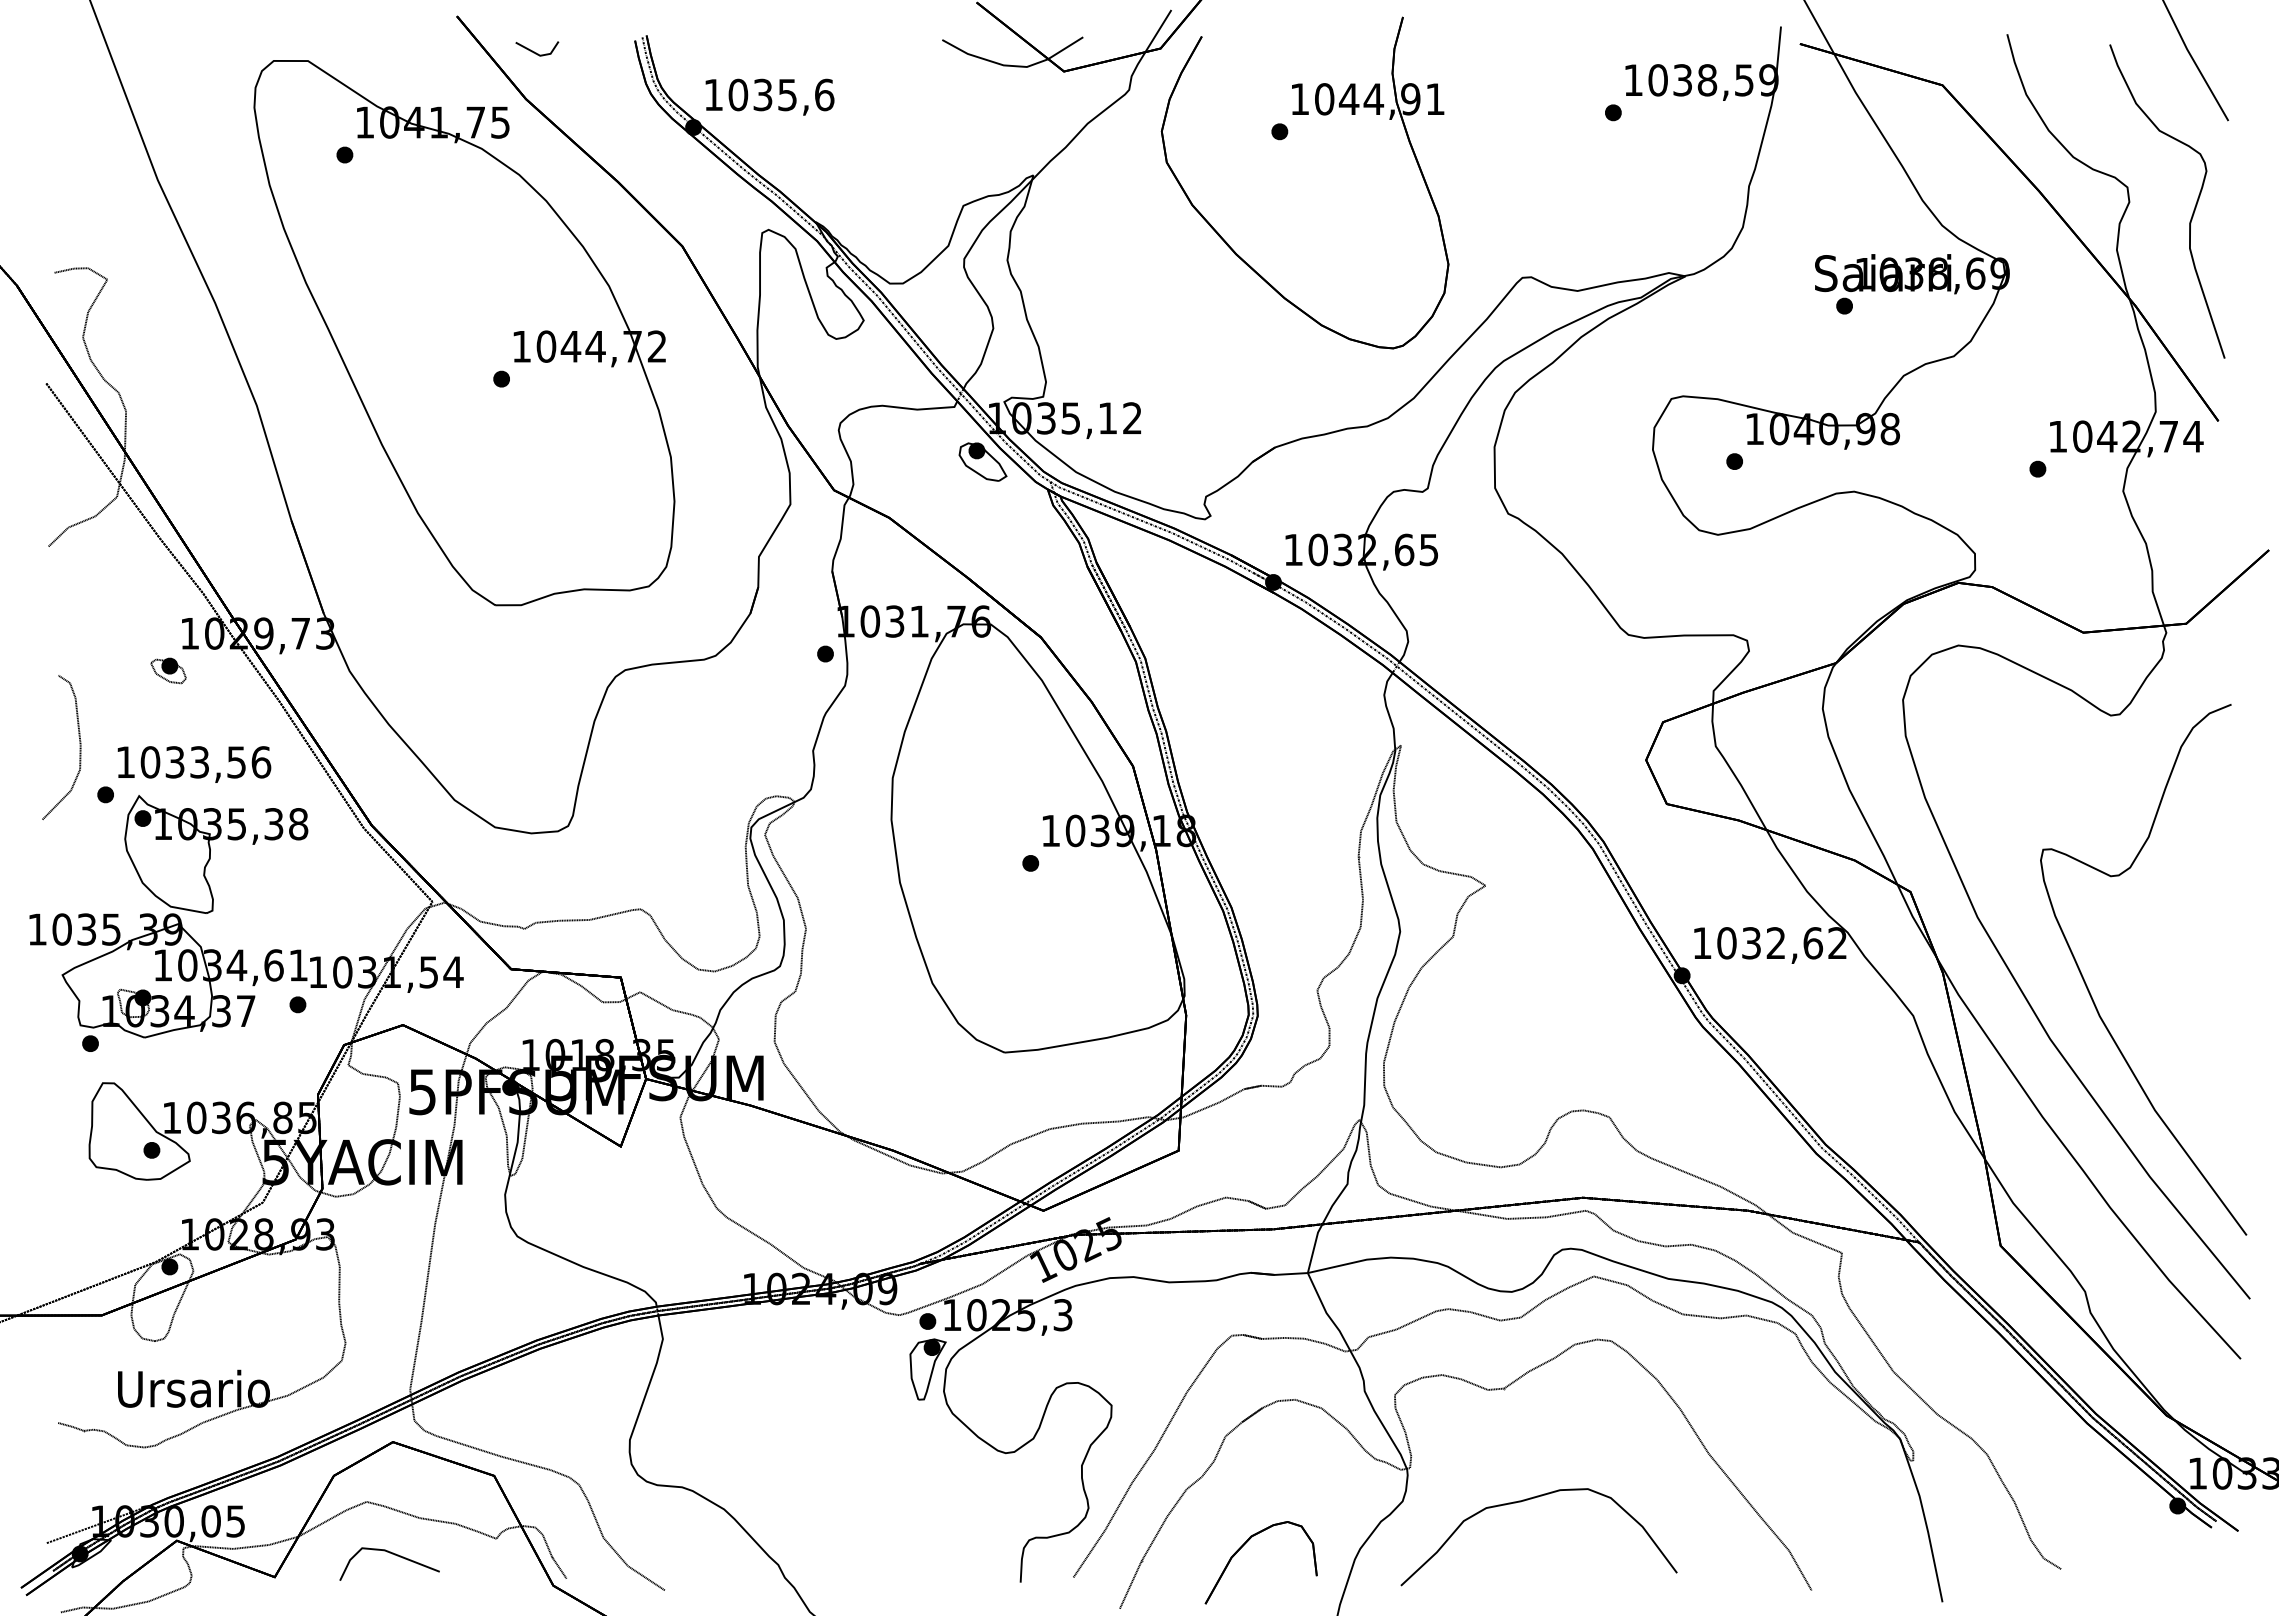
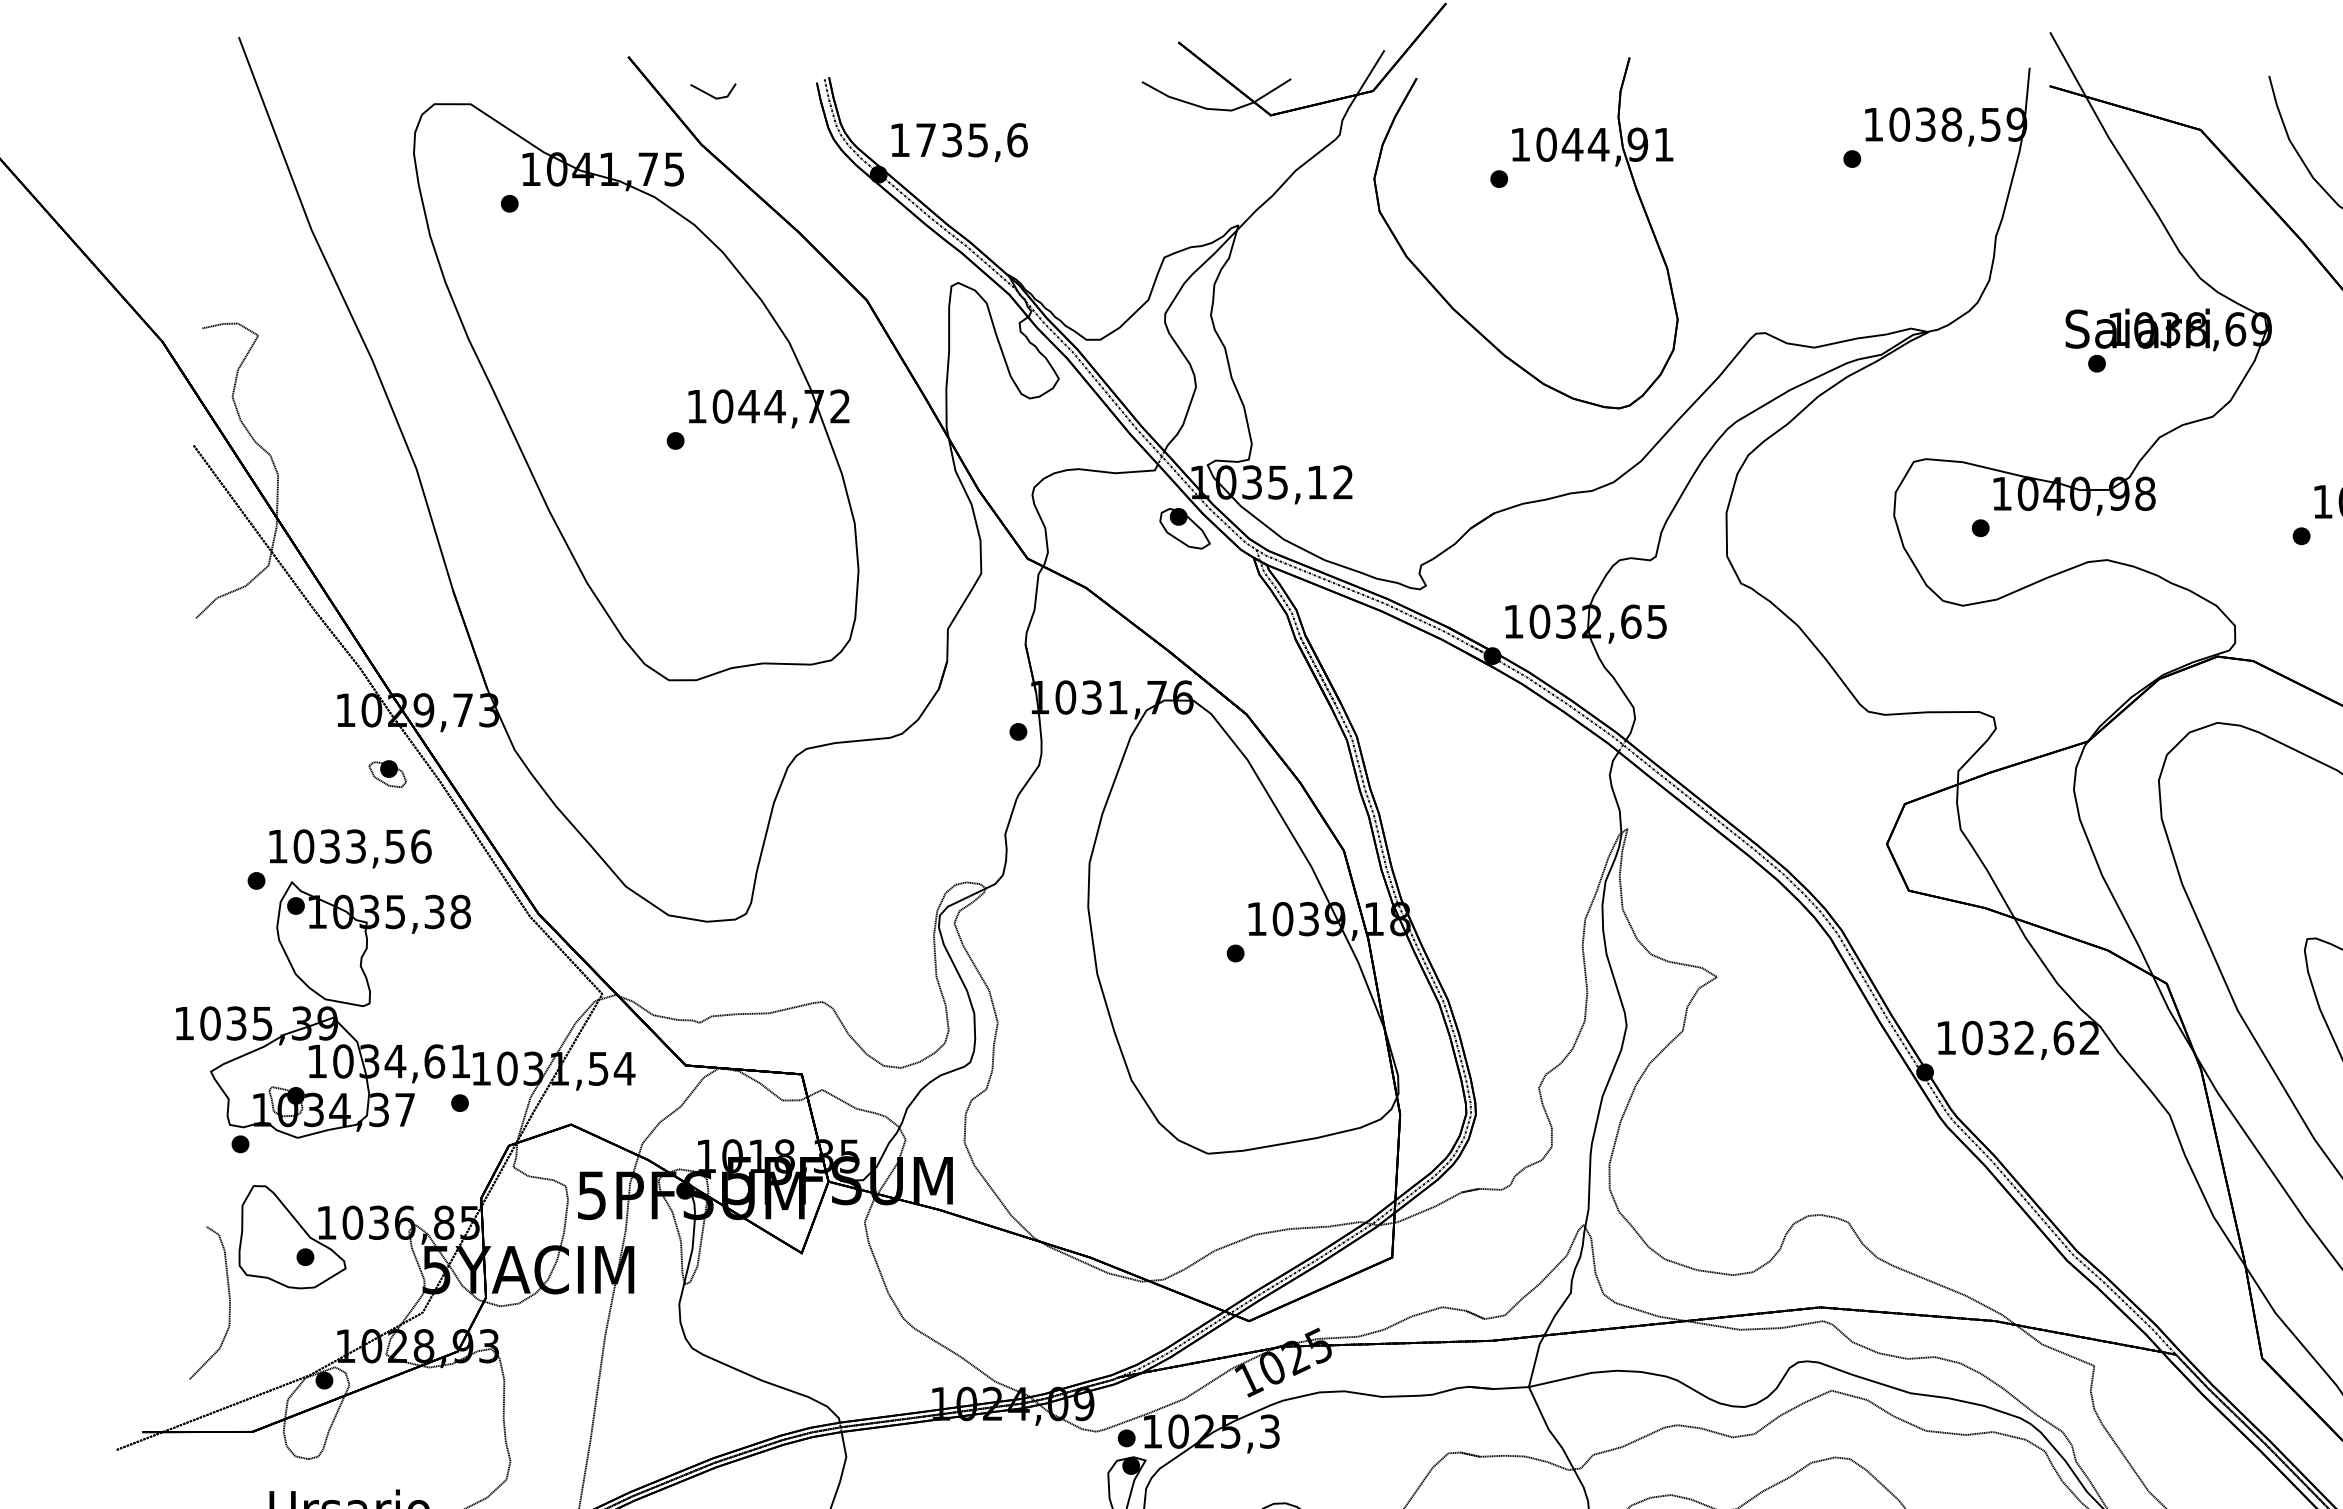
text: (738, 94) -> (926, 139), 1035,6 -> 1735,6
part: (168, 670) -> (387, 773), moved
curve: (79, 747) -> (228, 1302), moved

